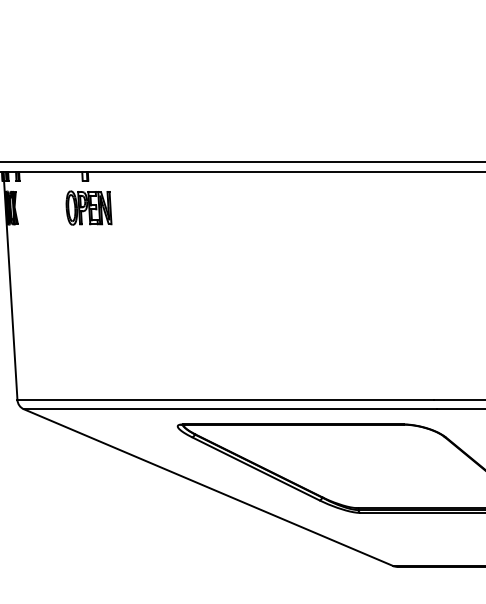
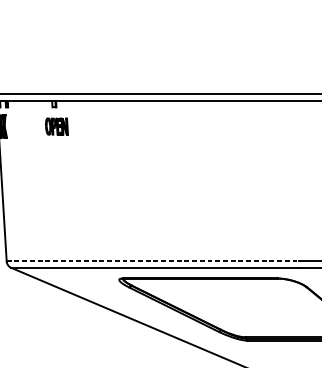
part: (88, 207) -> (56, 126), size x0.7
line: (226, 400) -> (153, 261), solid -> dashed

